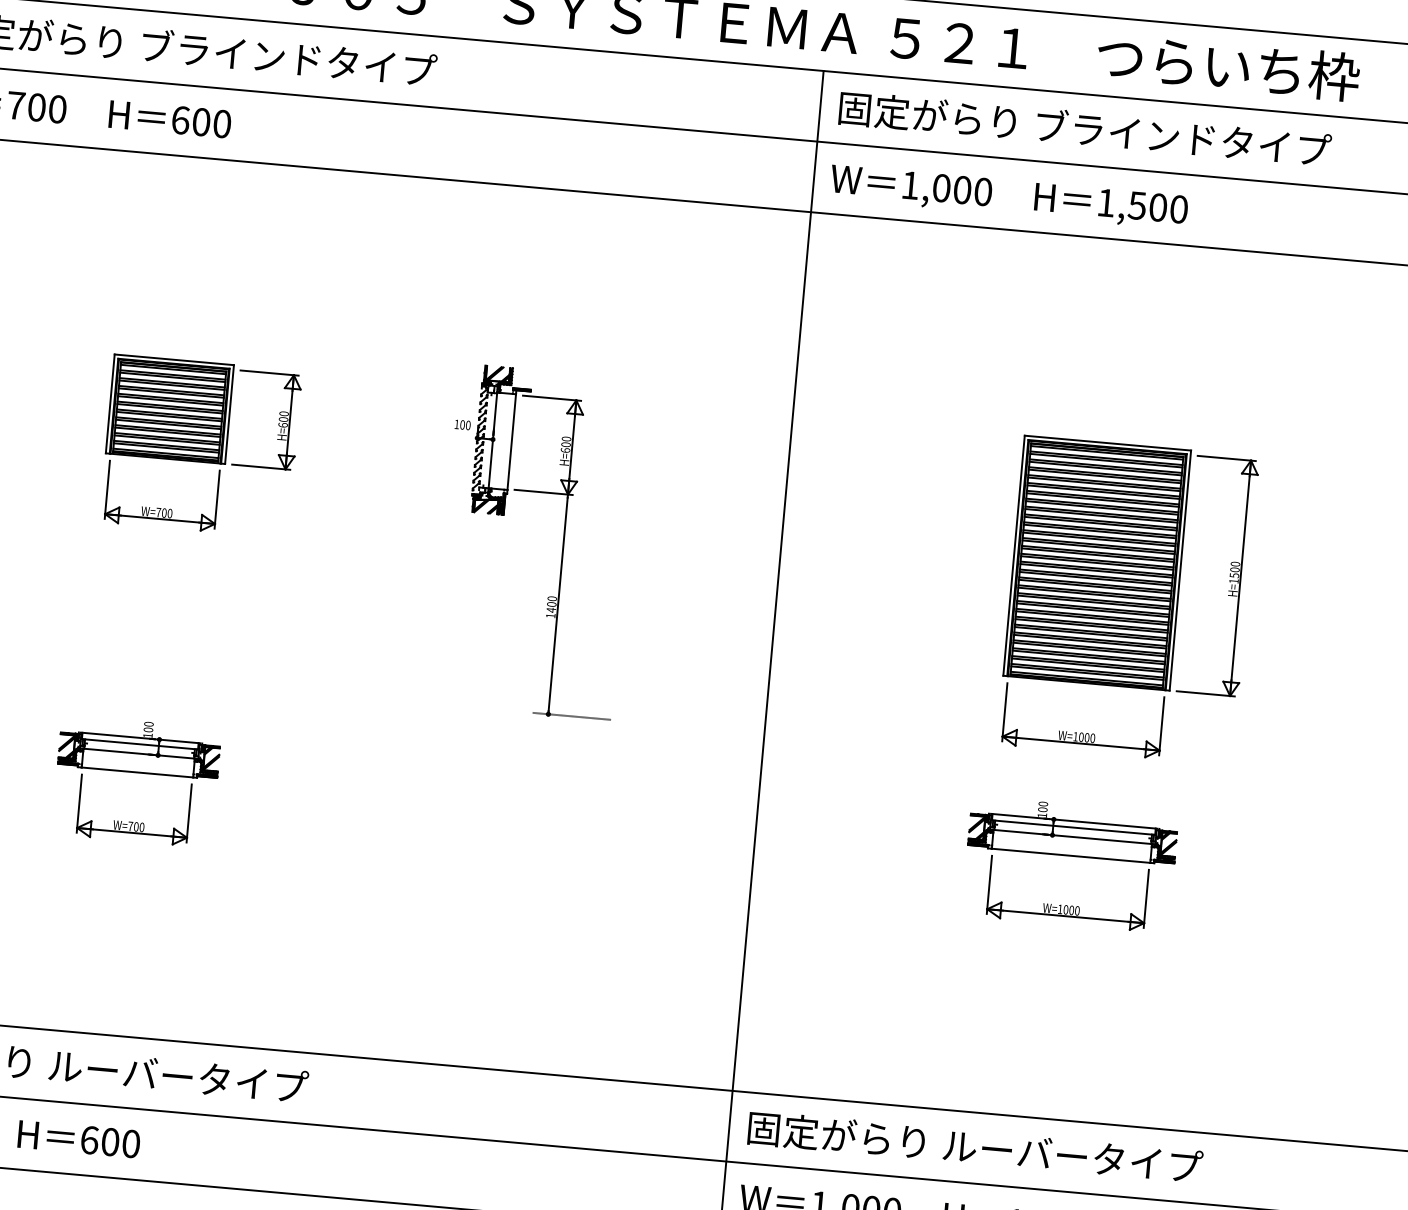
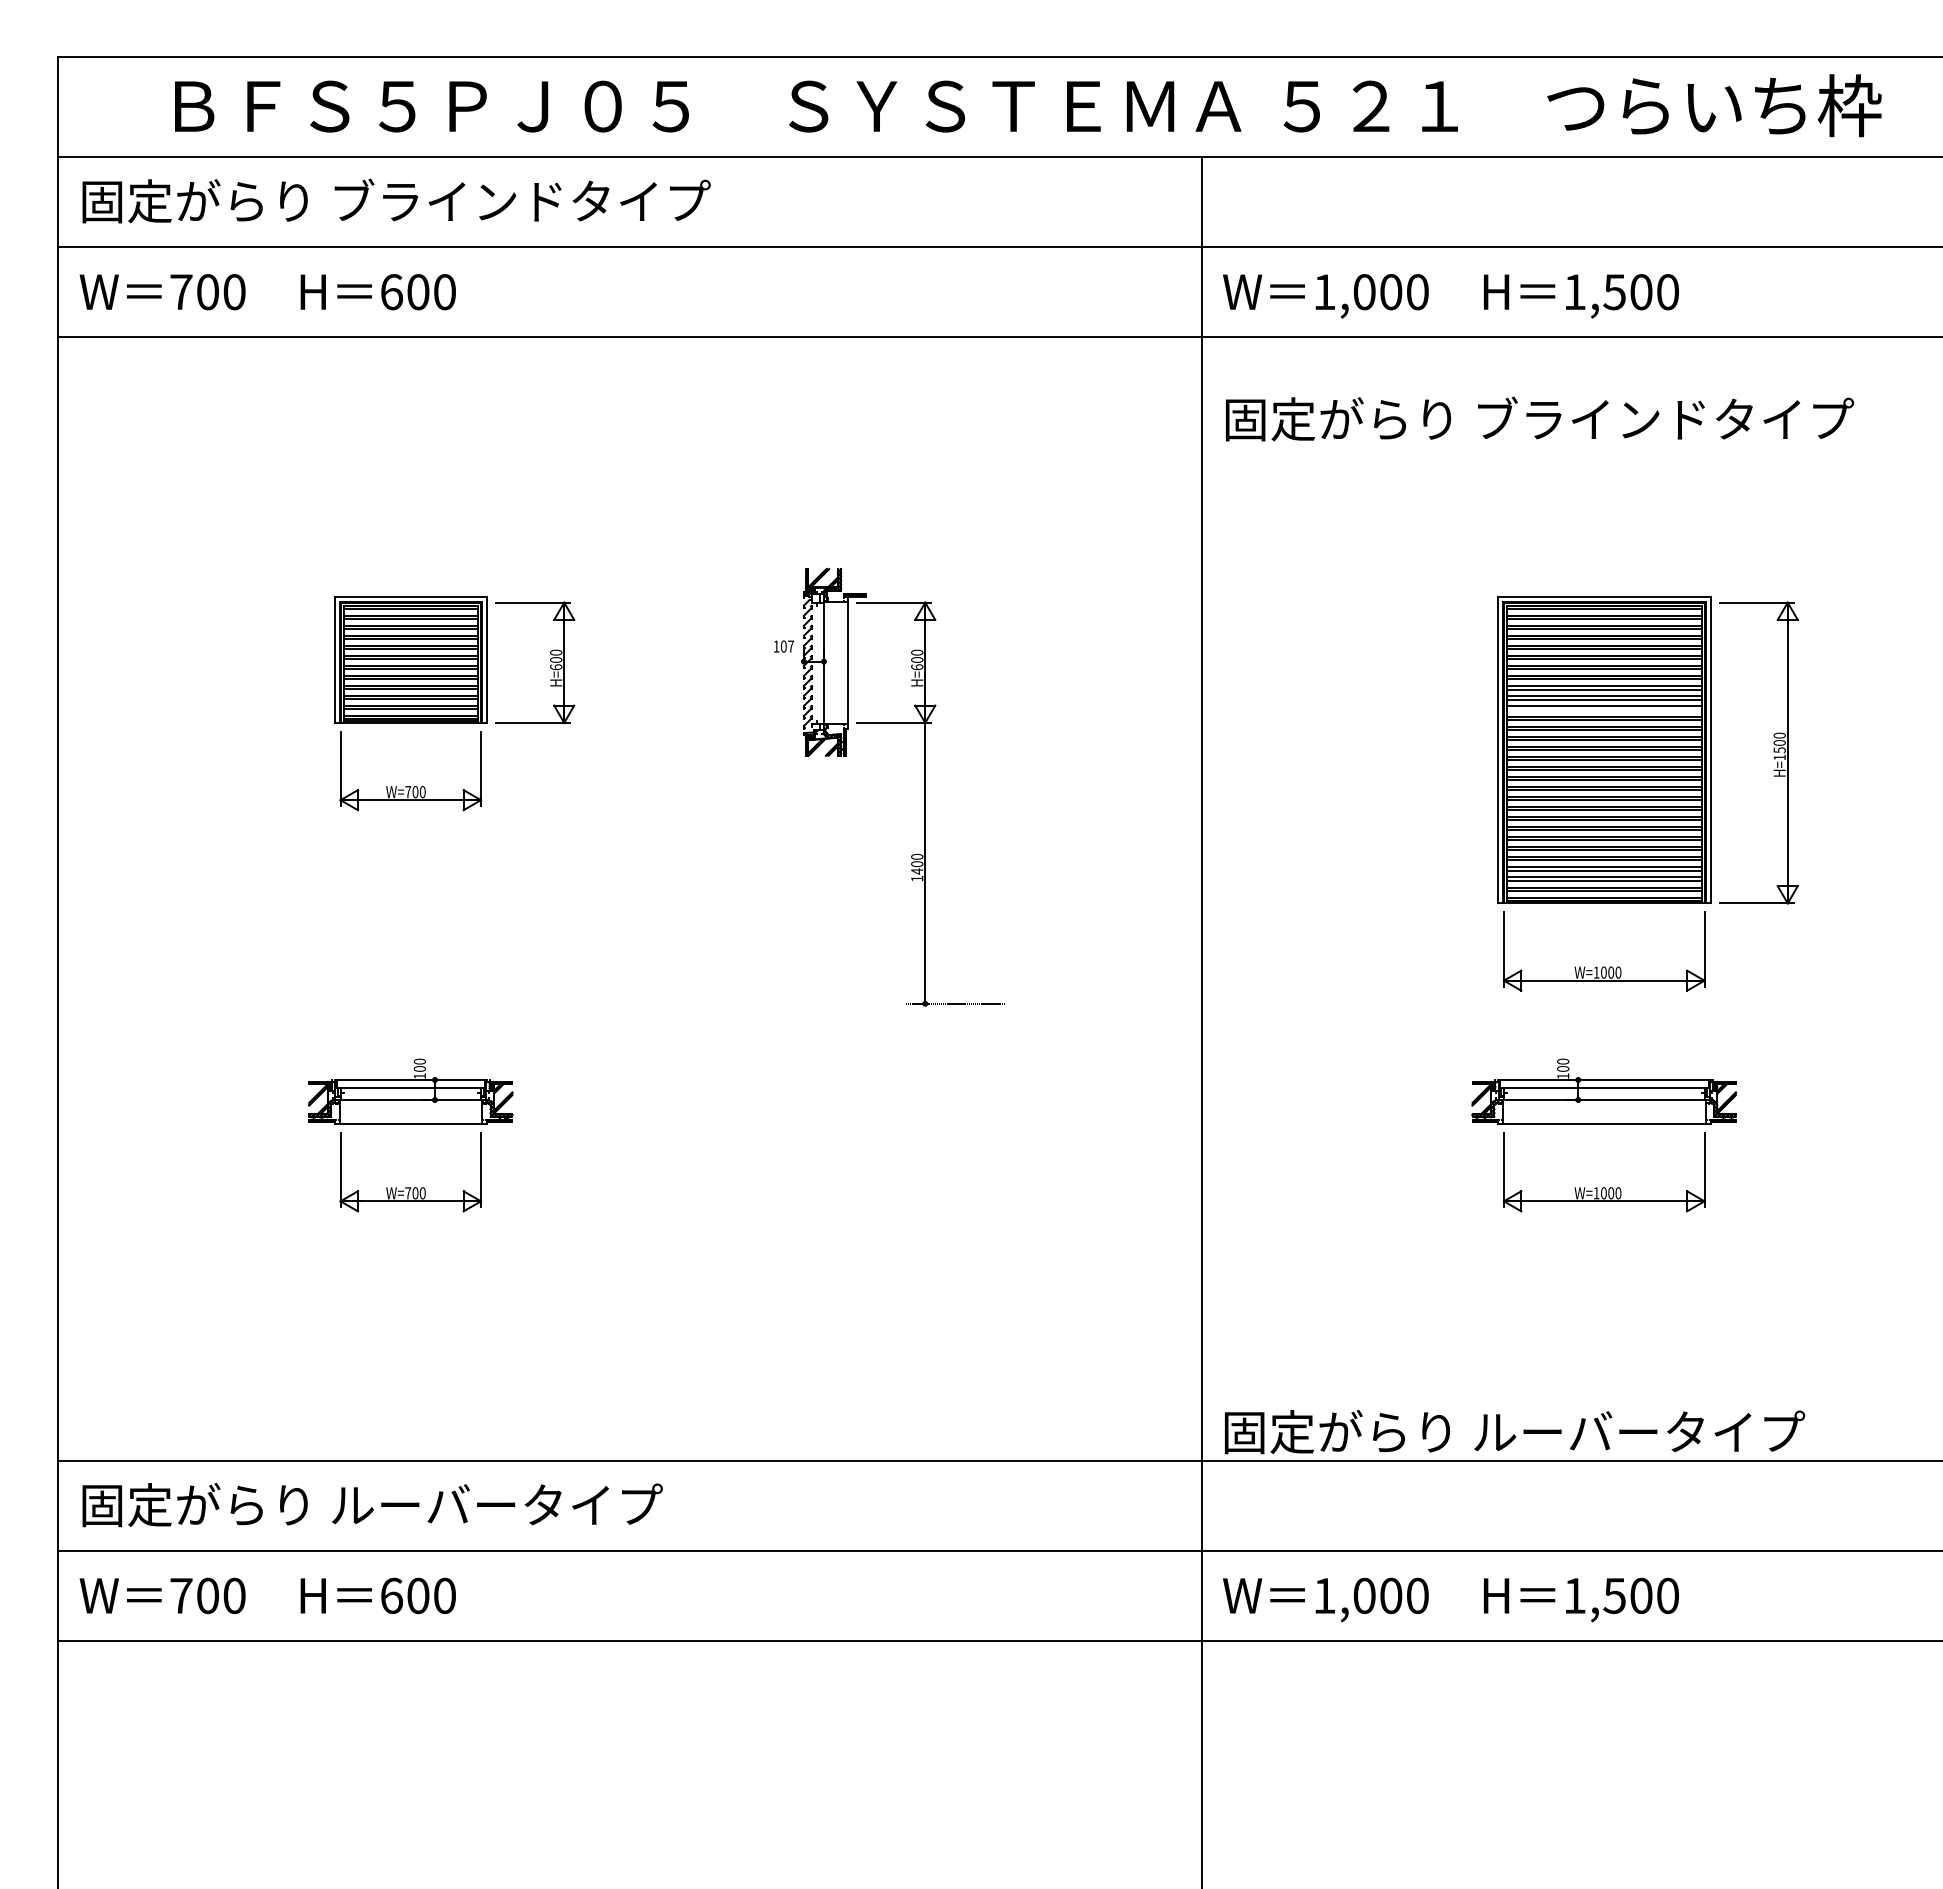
text: (1084, 128) -> (1539, 418), moved
text: (468, 425) -> (791, 646), 100 -> 107
line: (1099, 531) -> (1603, 709), removed
text: (975, 1148) -> (1515, 1432), moved

